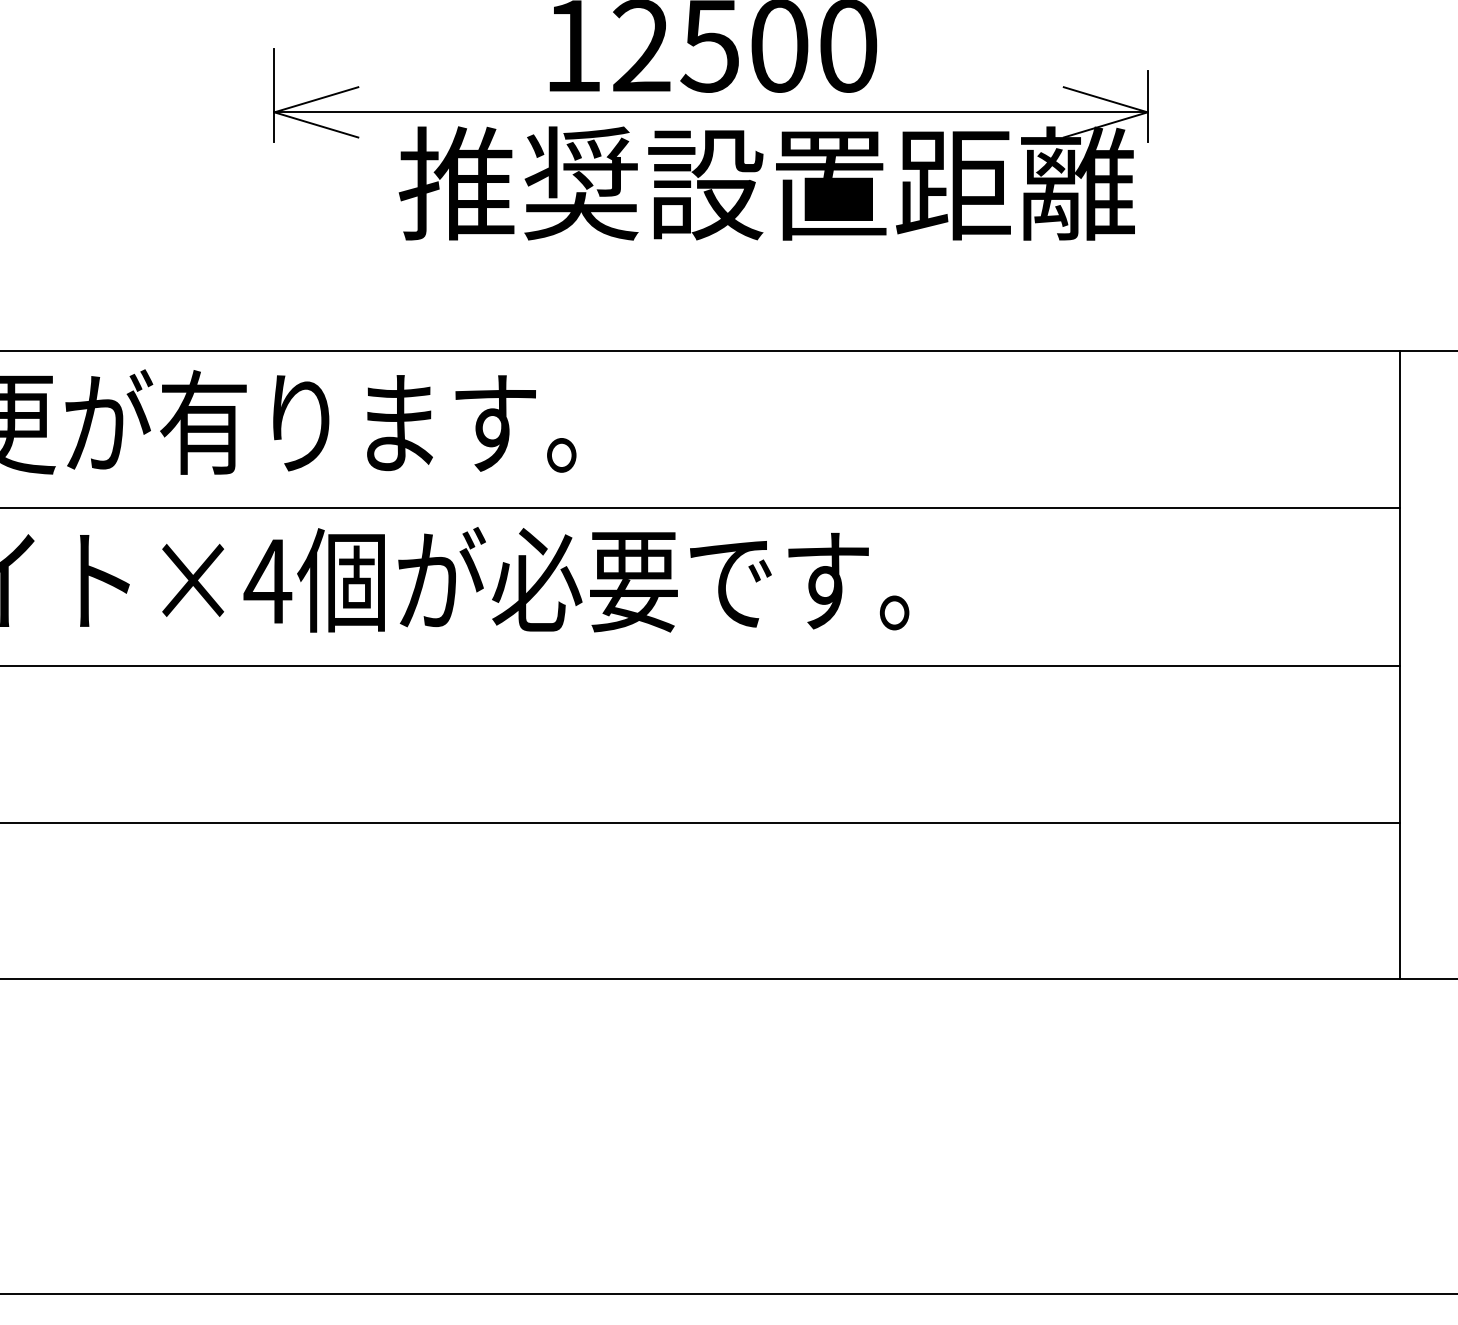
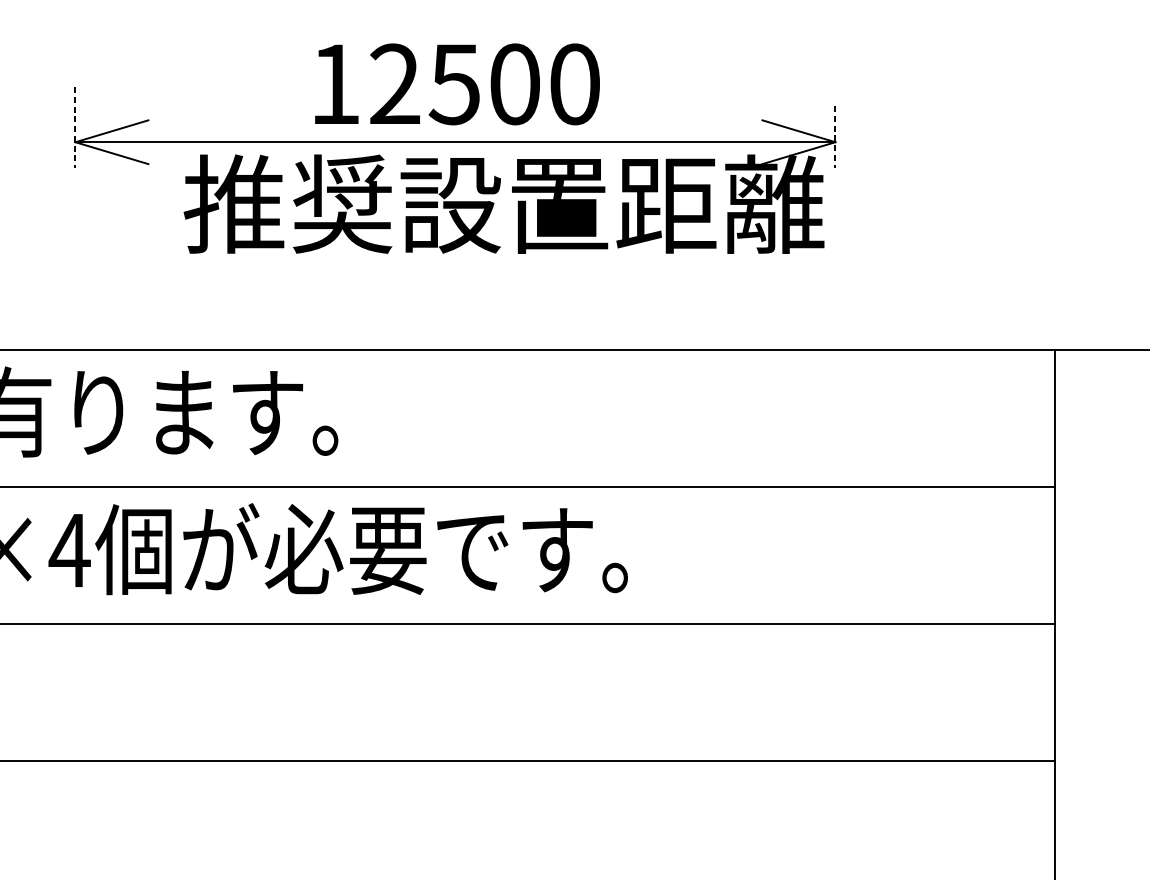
line: (274, 95) -> (75, 127), solid -> dashed
line: (1147, 106) -> (835, 137), solid -> dashed

